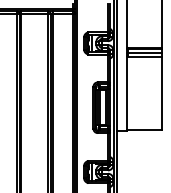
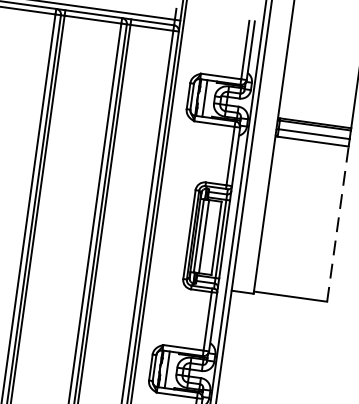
line: (161, 93) -> (337, 224), solid -> dashed

